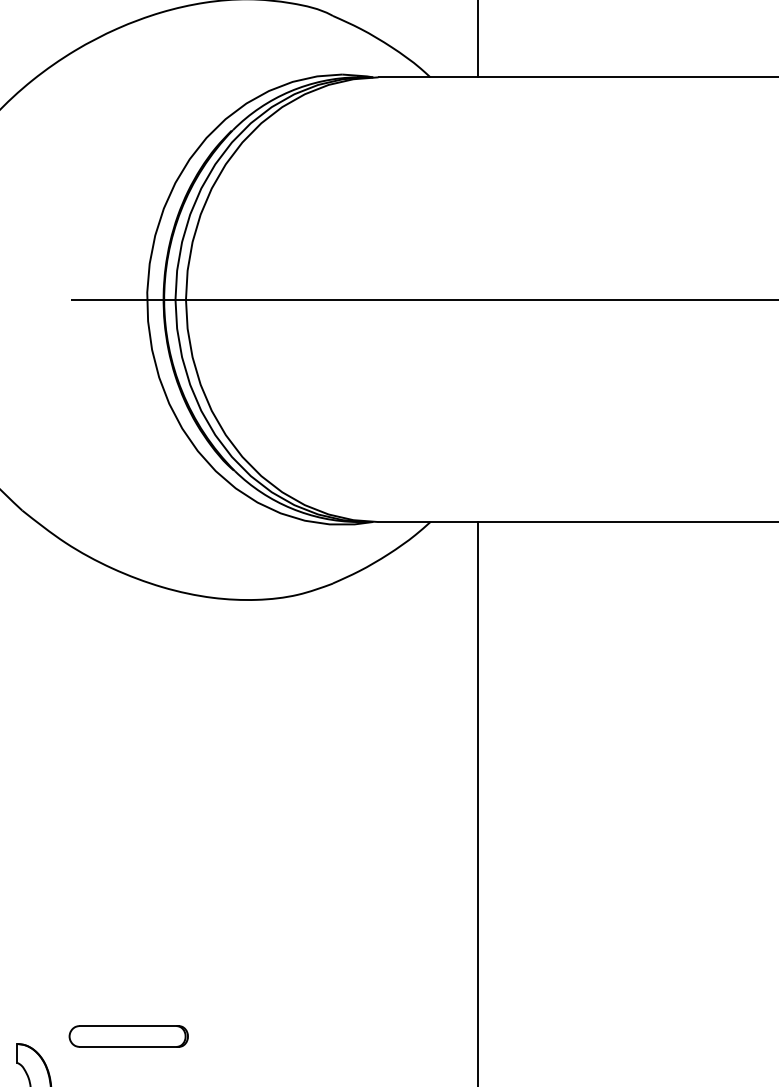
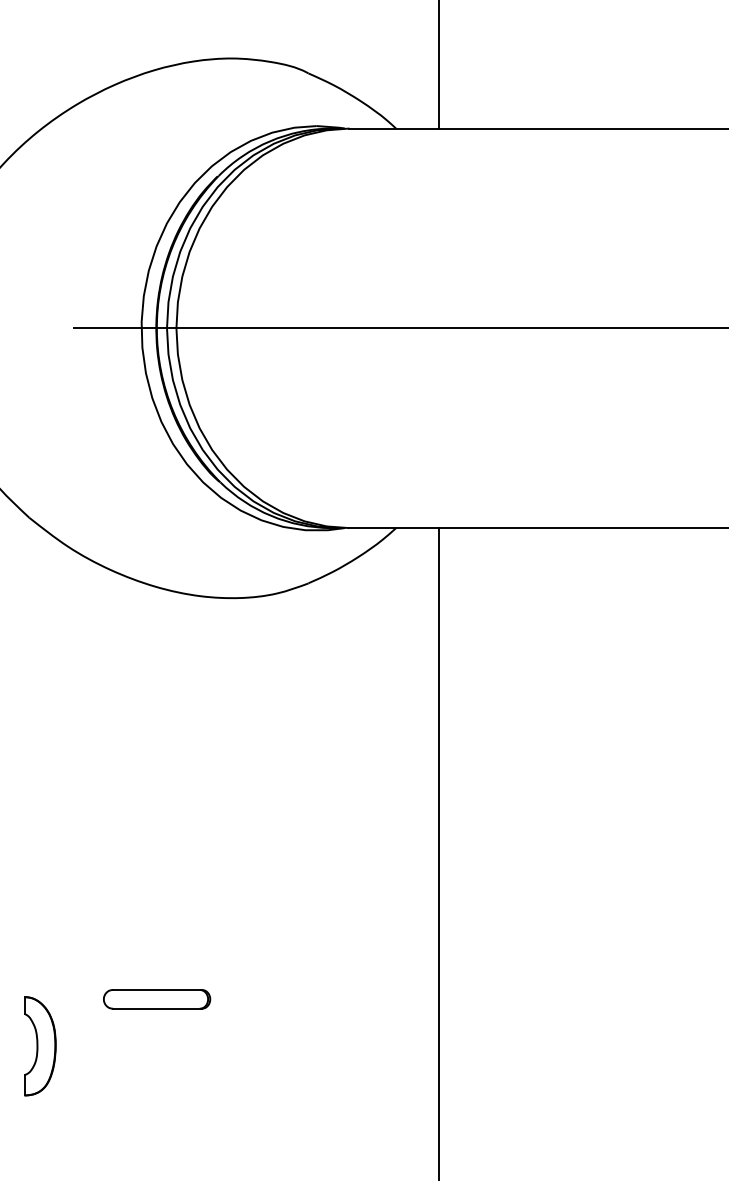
part: (129, 1036) -> (157, 999), moved

